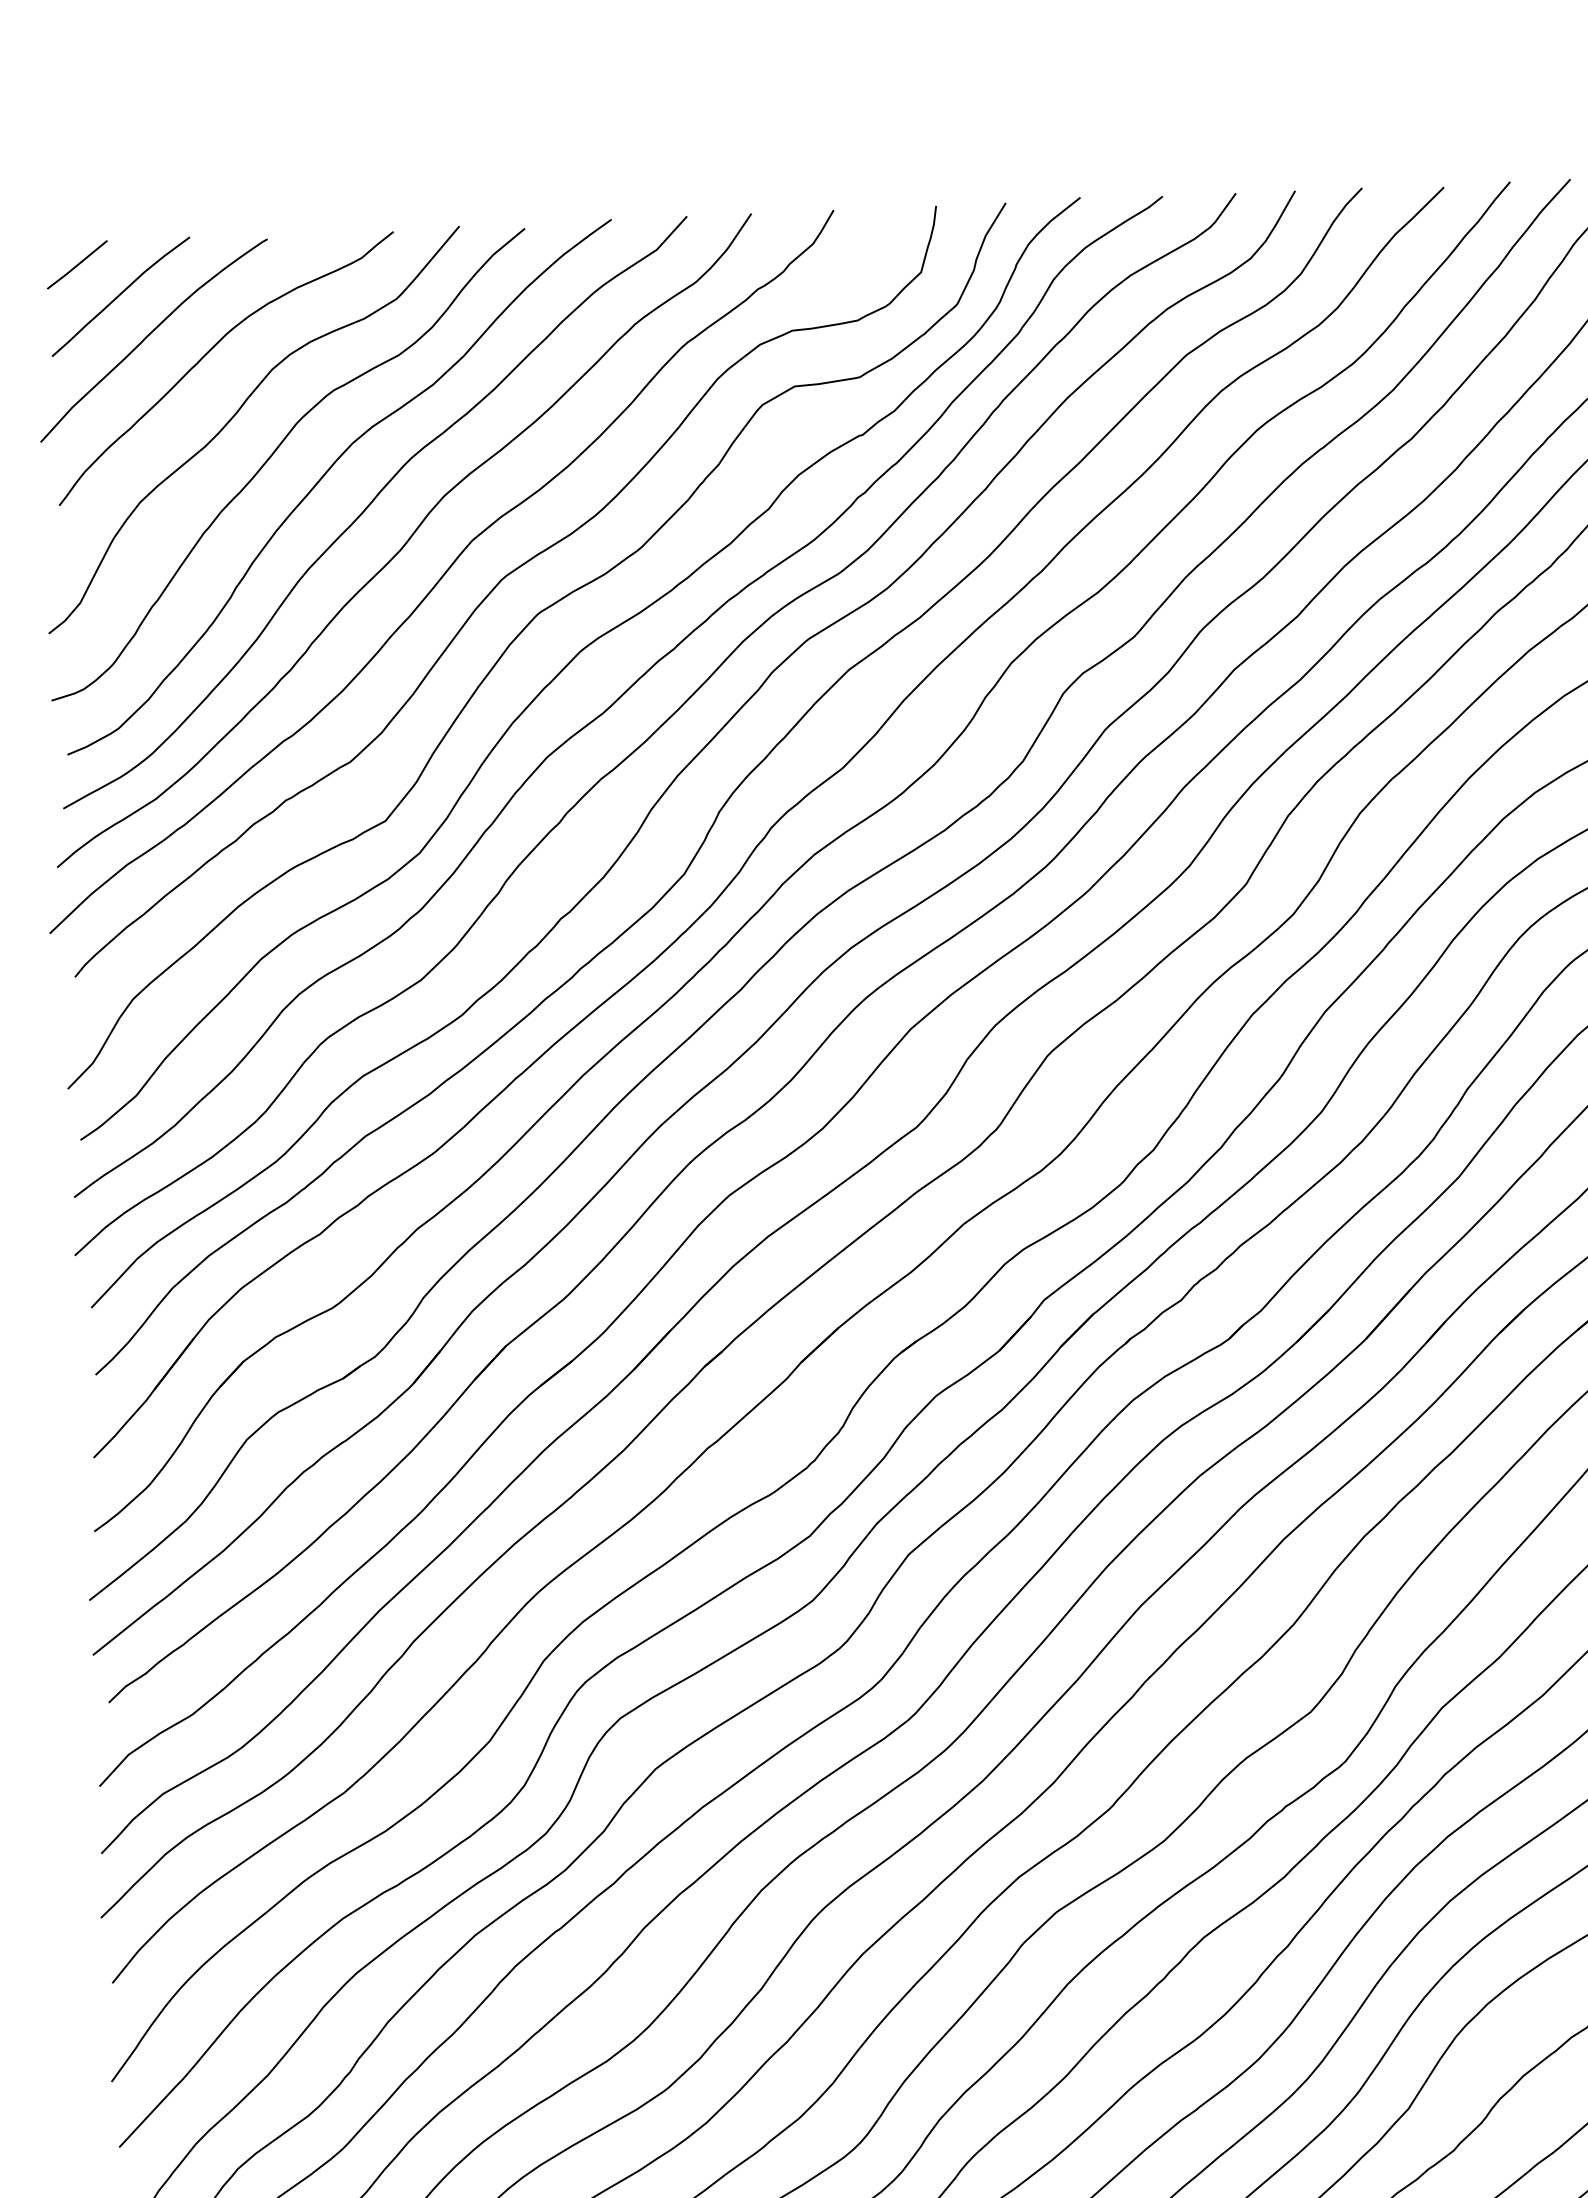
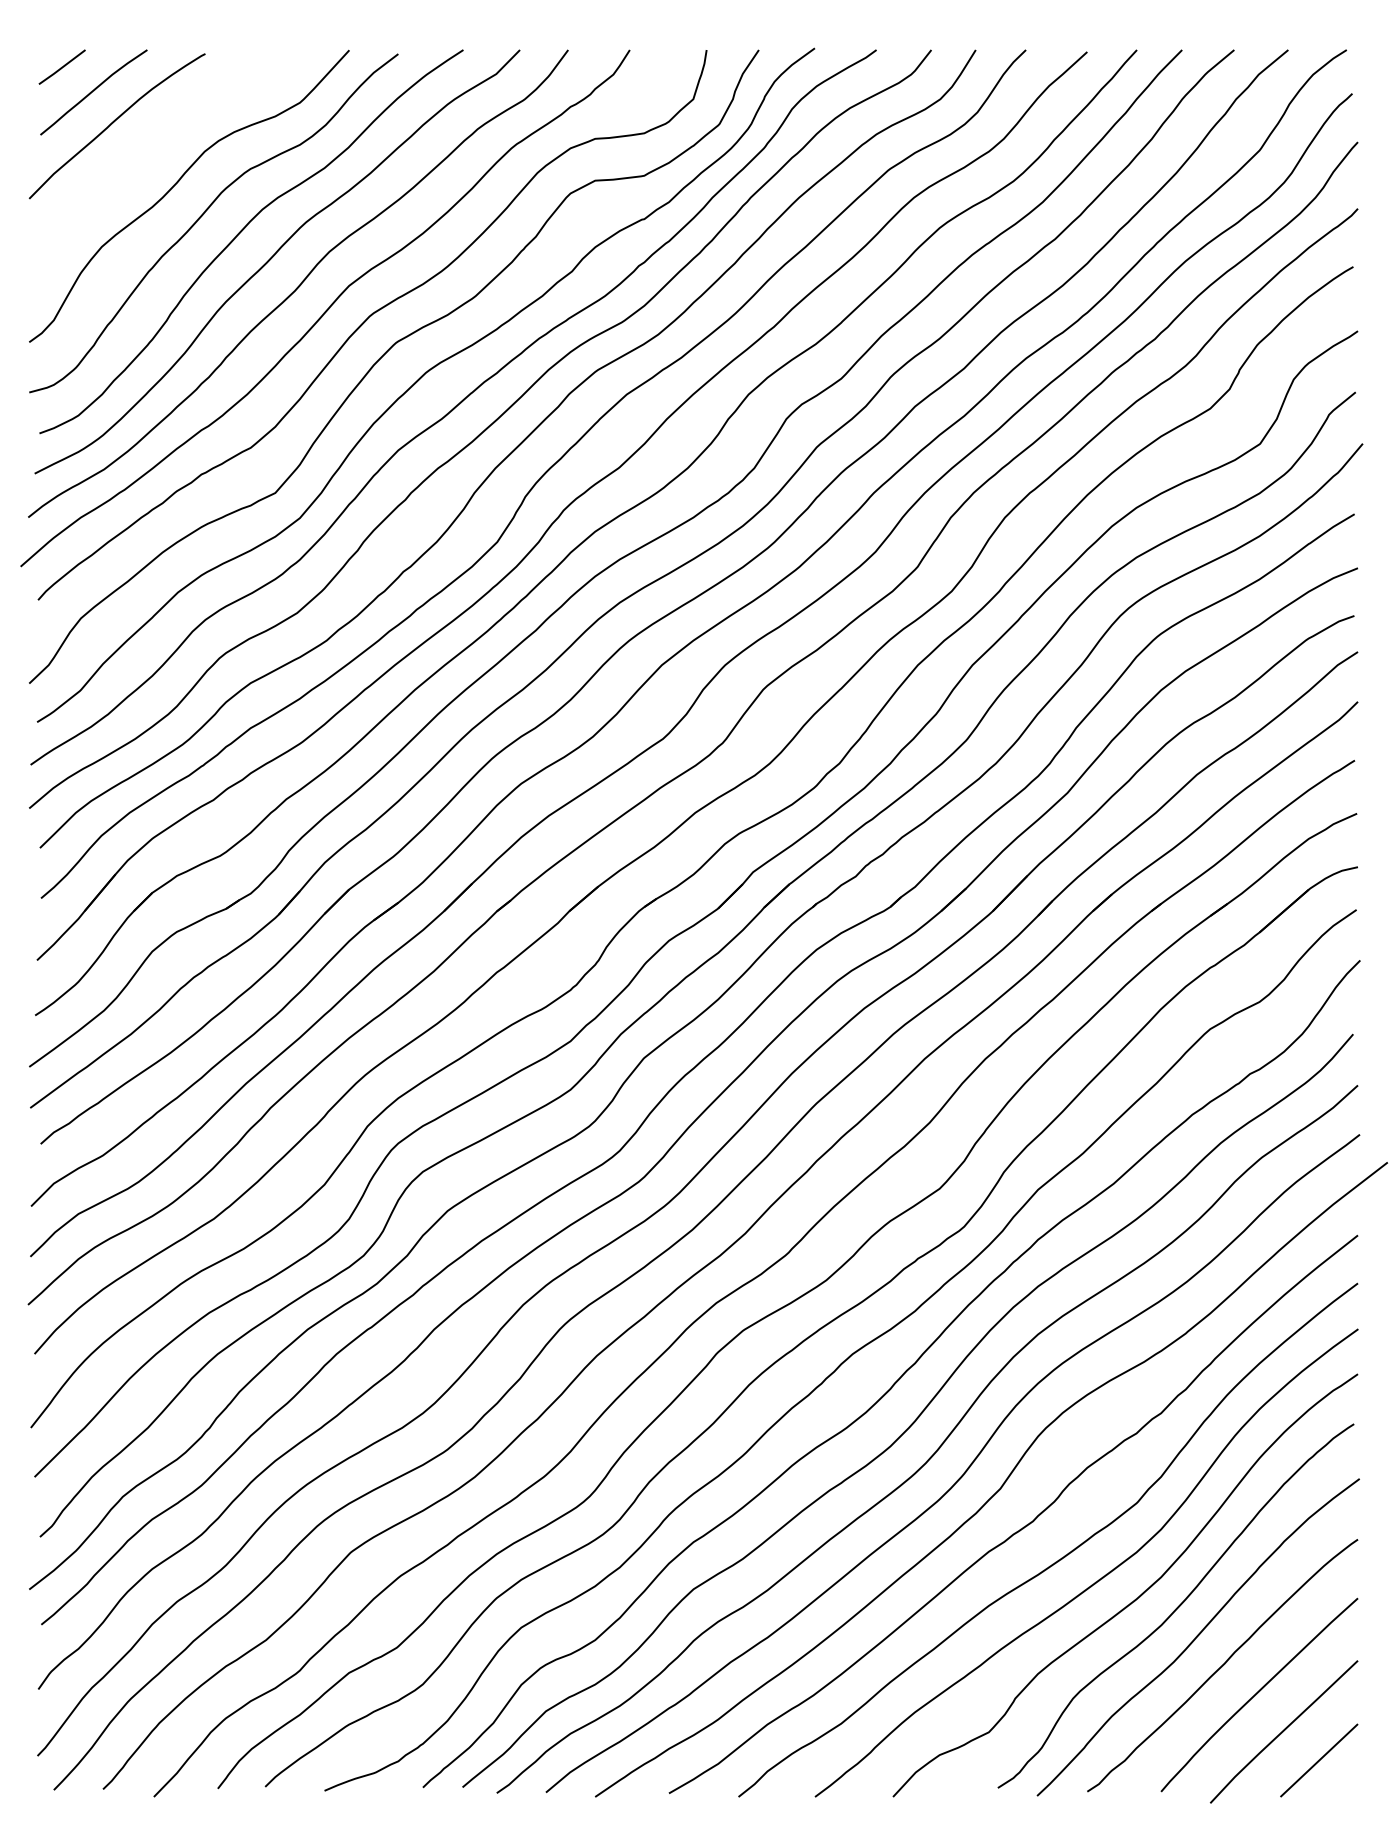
curve: (210, 351) -> (159, 136), removed

